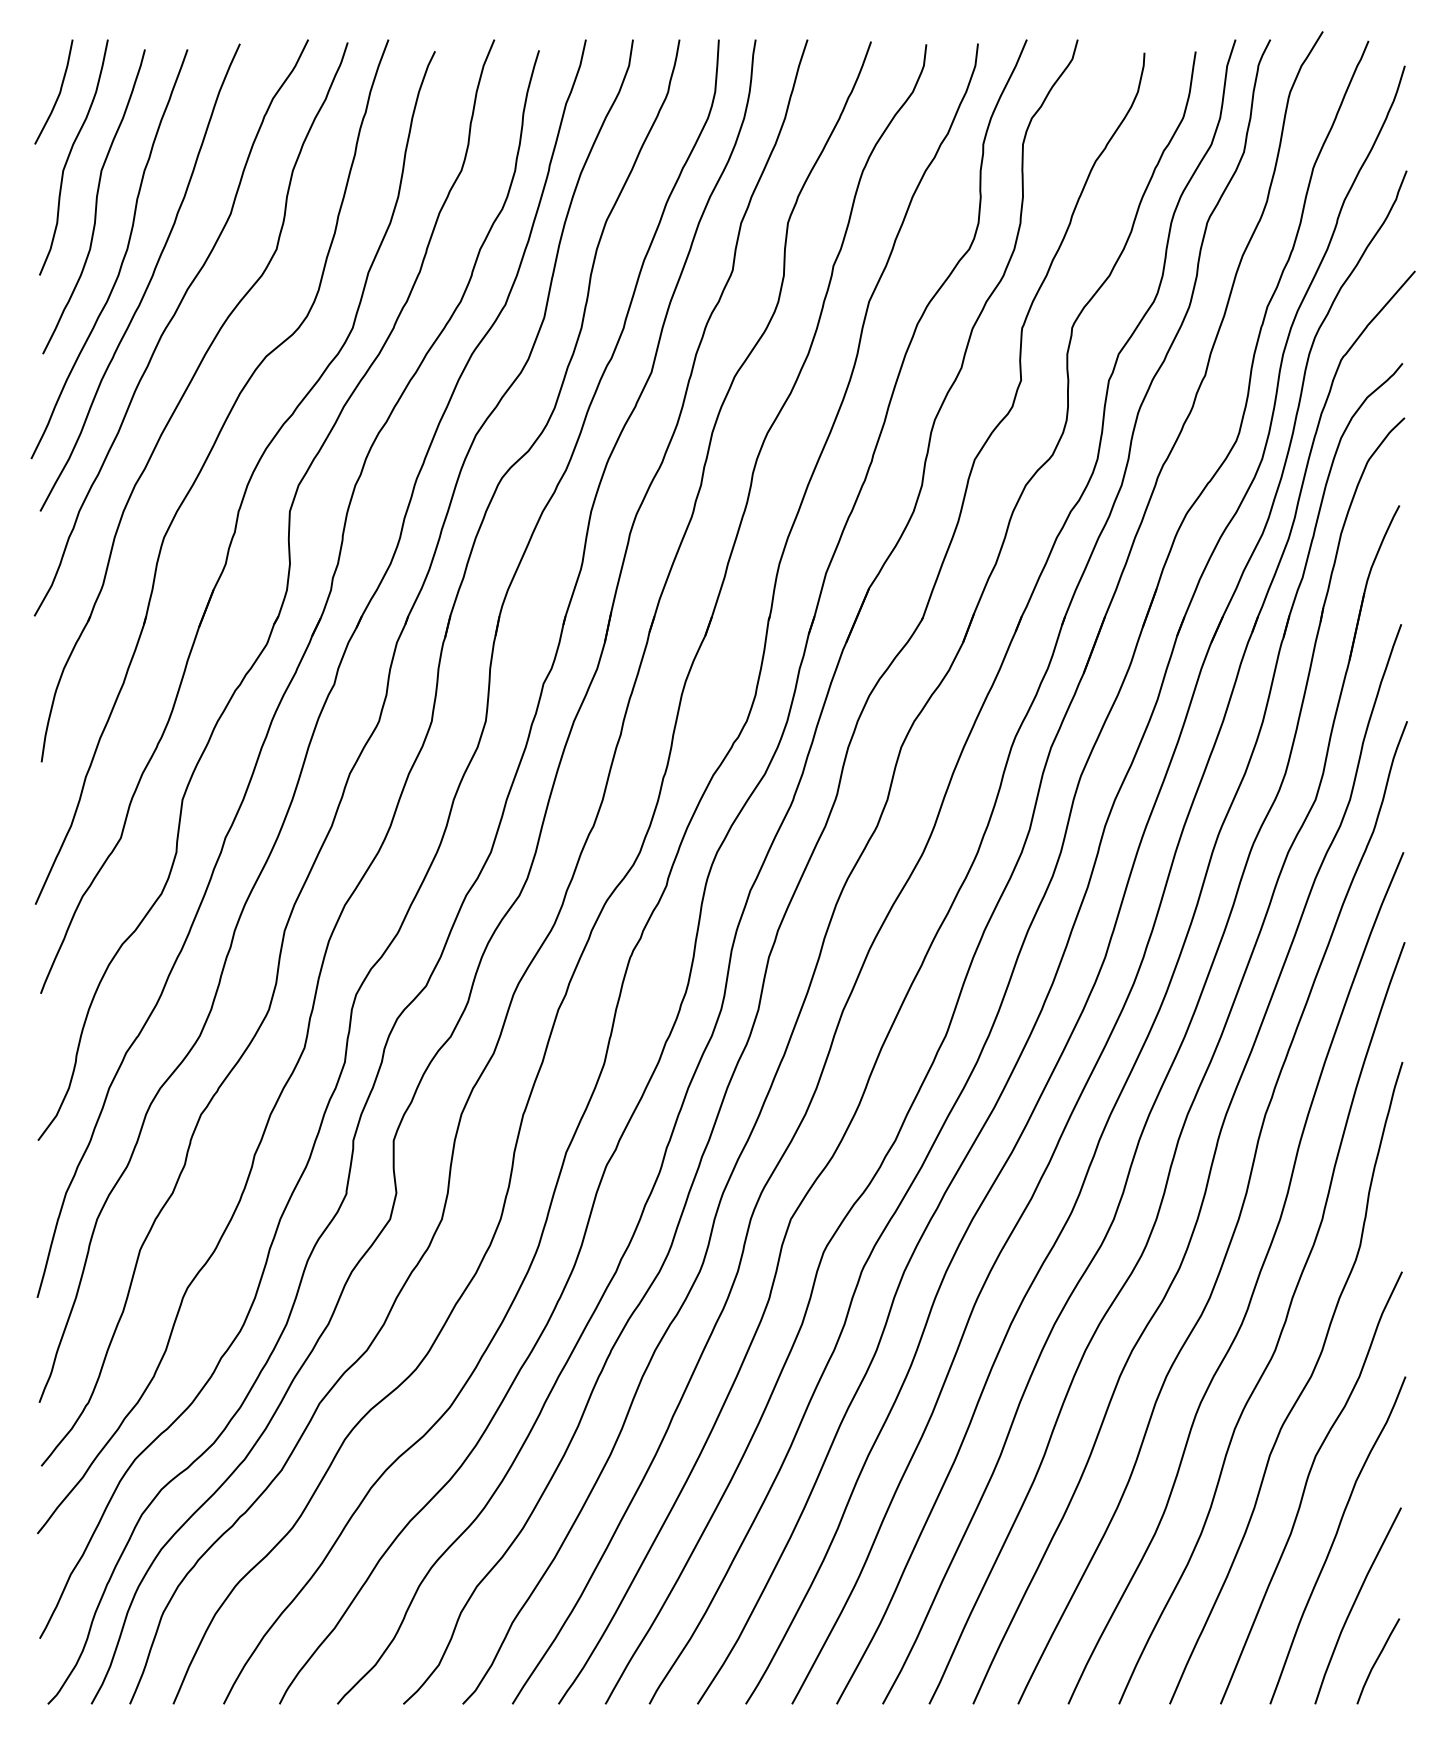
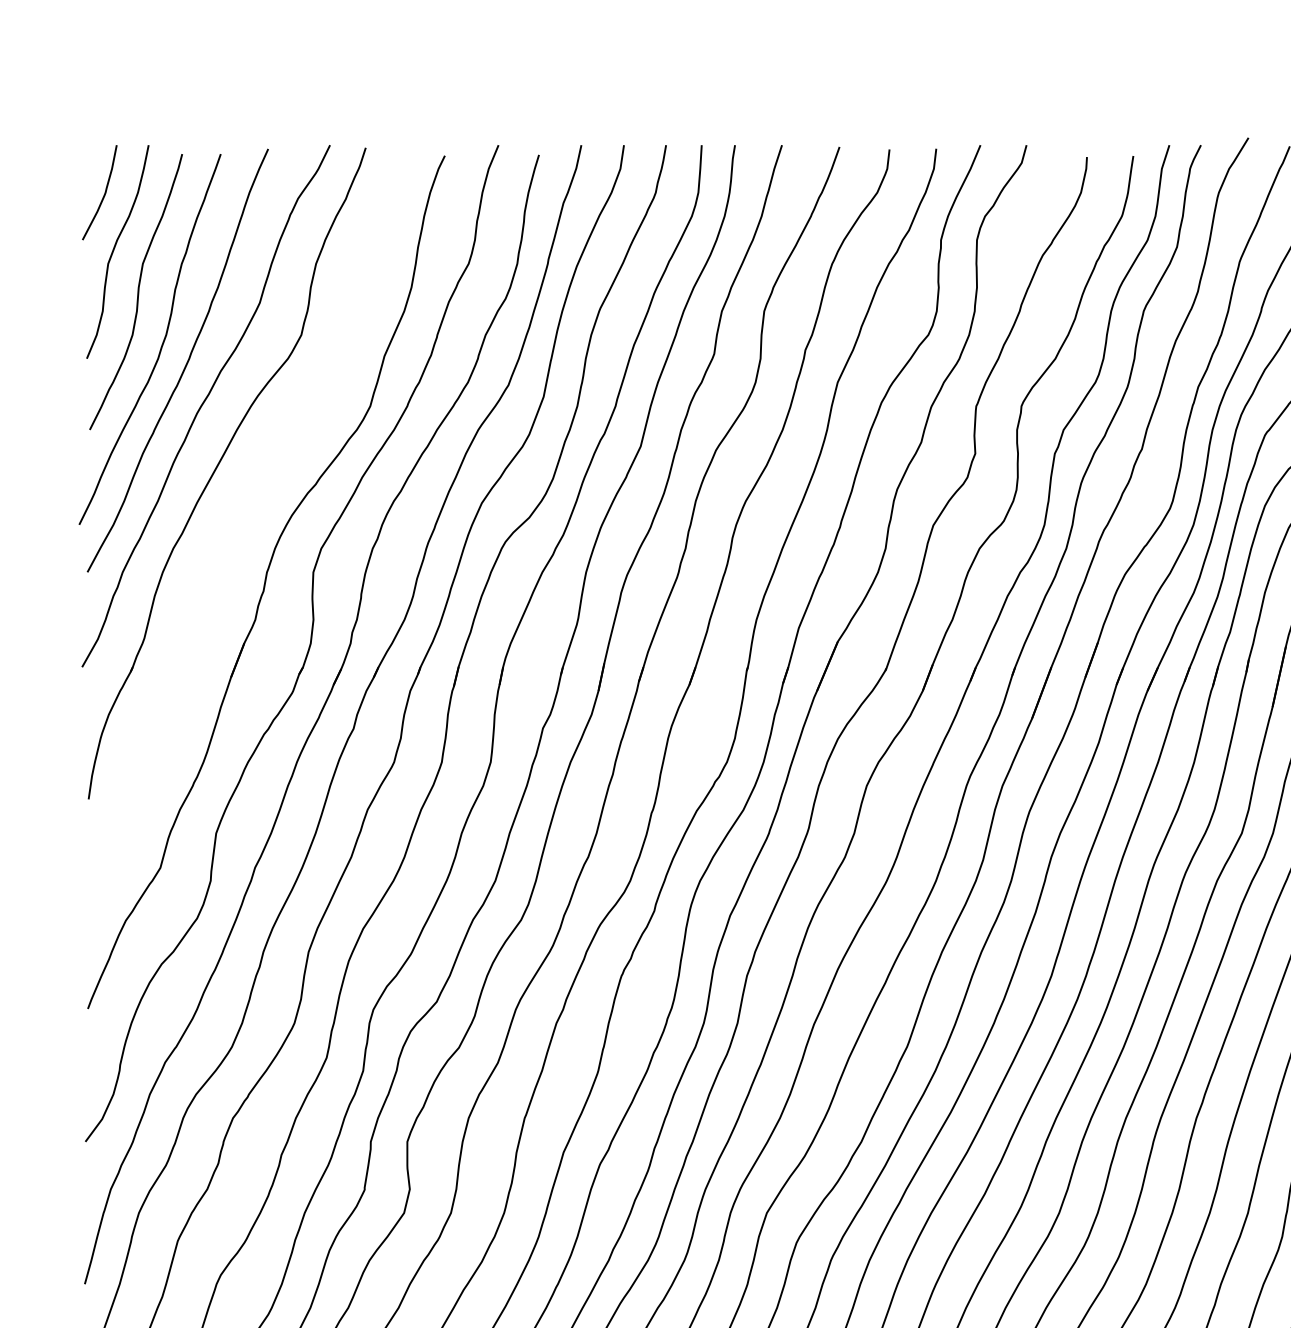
part: (203, 467) -> (235, 532), removed

